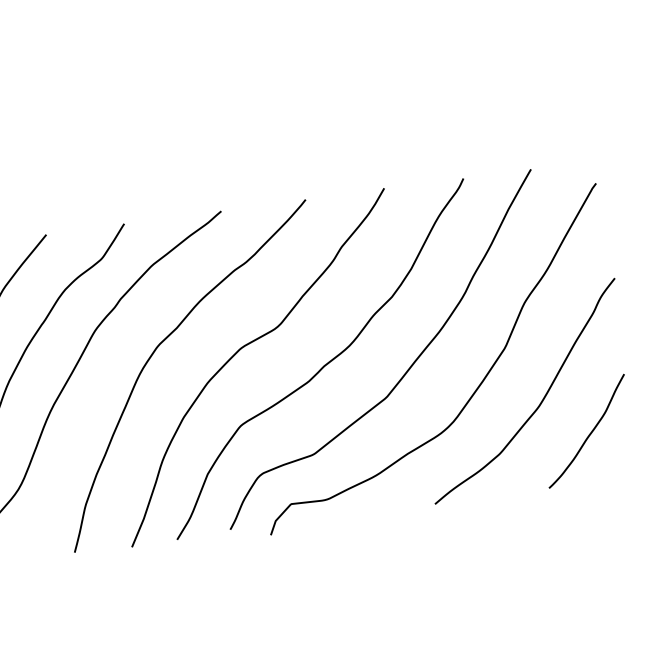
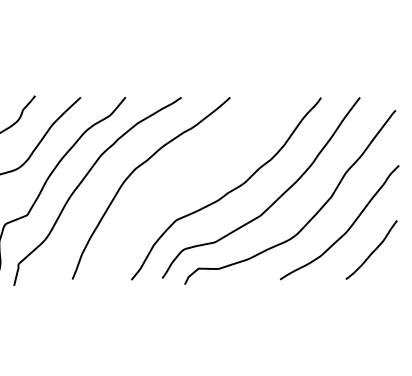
curve: (246, 347) -> (185, 176), removed

